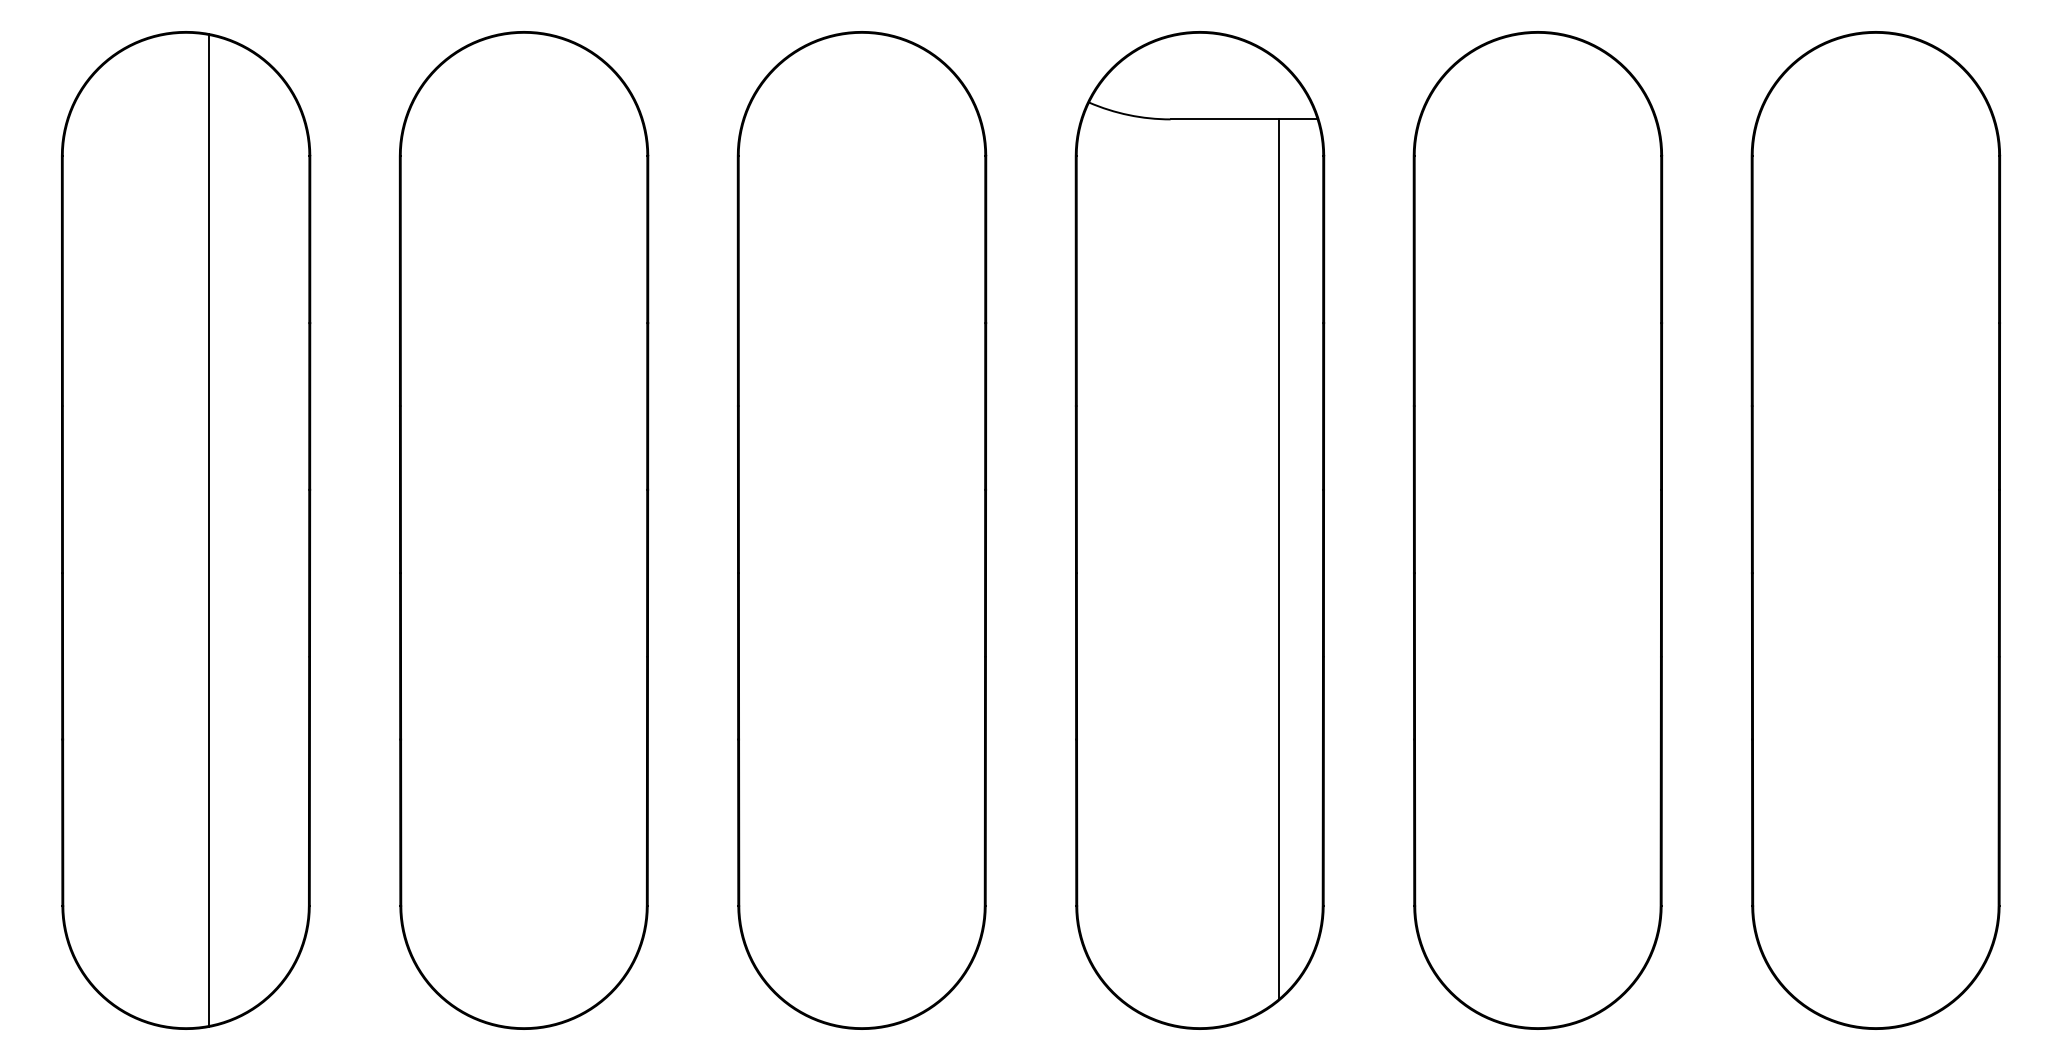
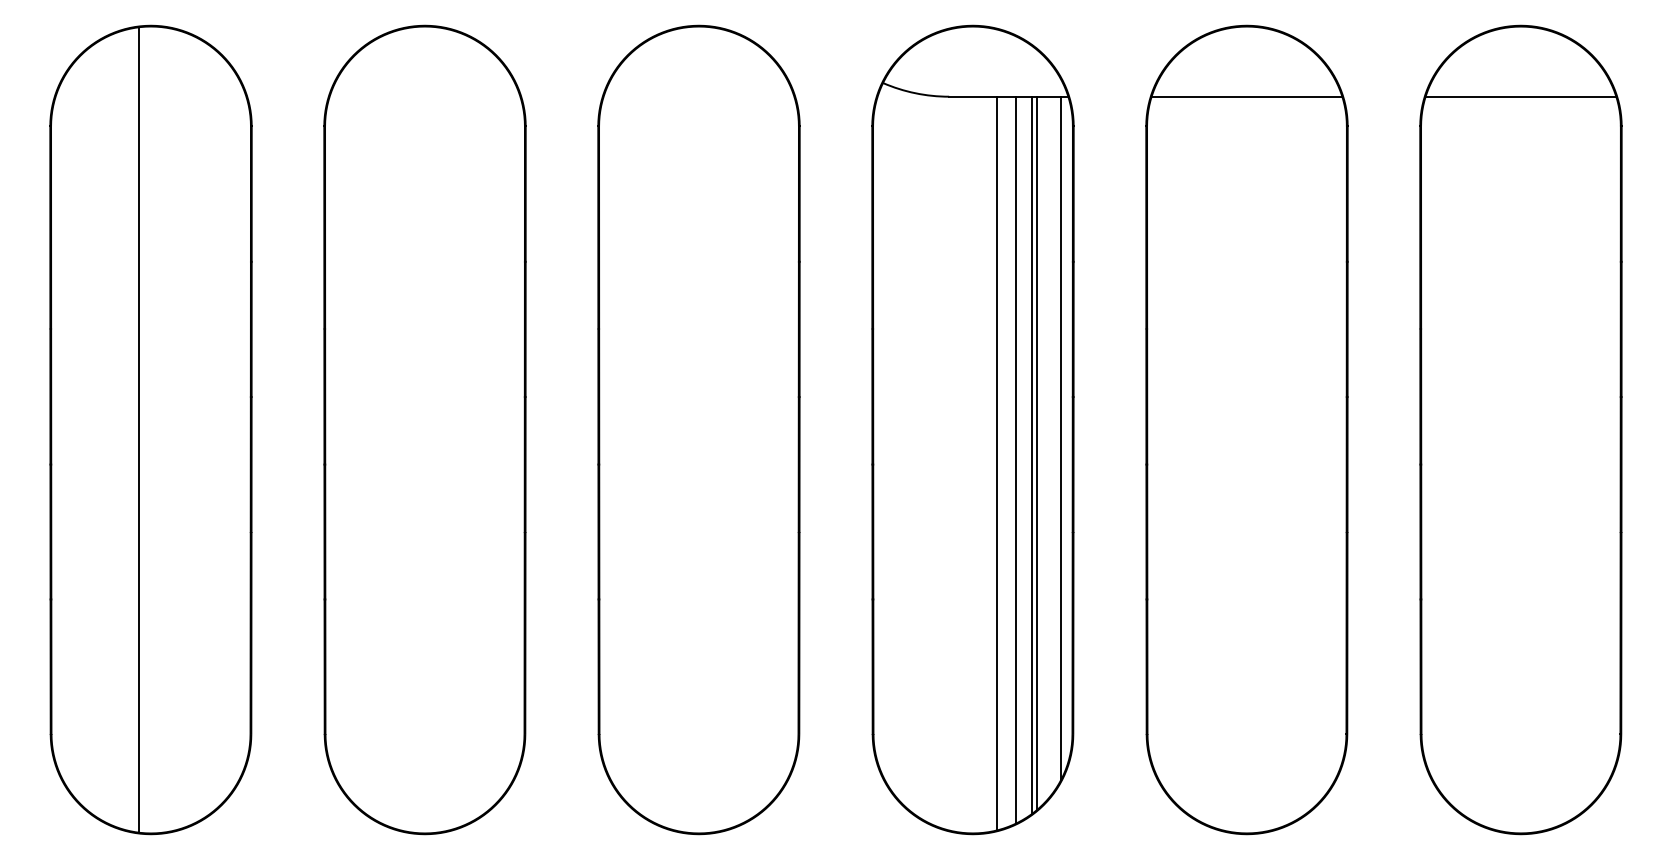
line: (1537, 119) -> (1246, 96), added
line: (1875, 119) -> (1520, 96), added
line: (209, 530) -> (139, 430), moved
line: (1308, 540) -> (1060, 438), added
line: (1272, 561) -> (1031, 455), added
line: (1252, 567) -> (1015, 459), added
line: (1229, 571) -> (996, 463), added

